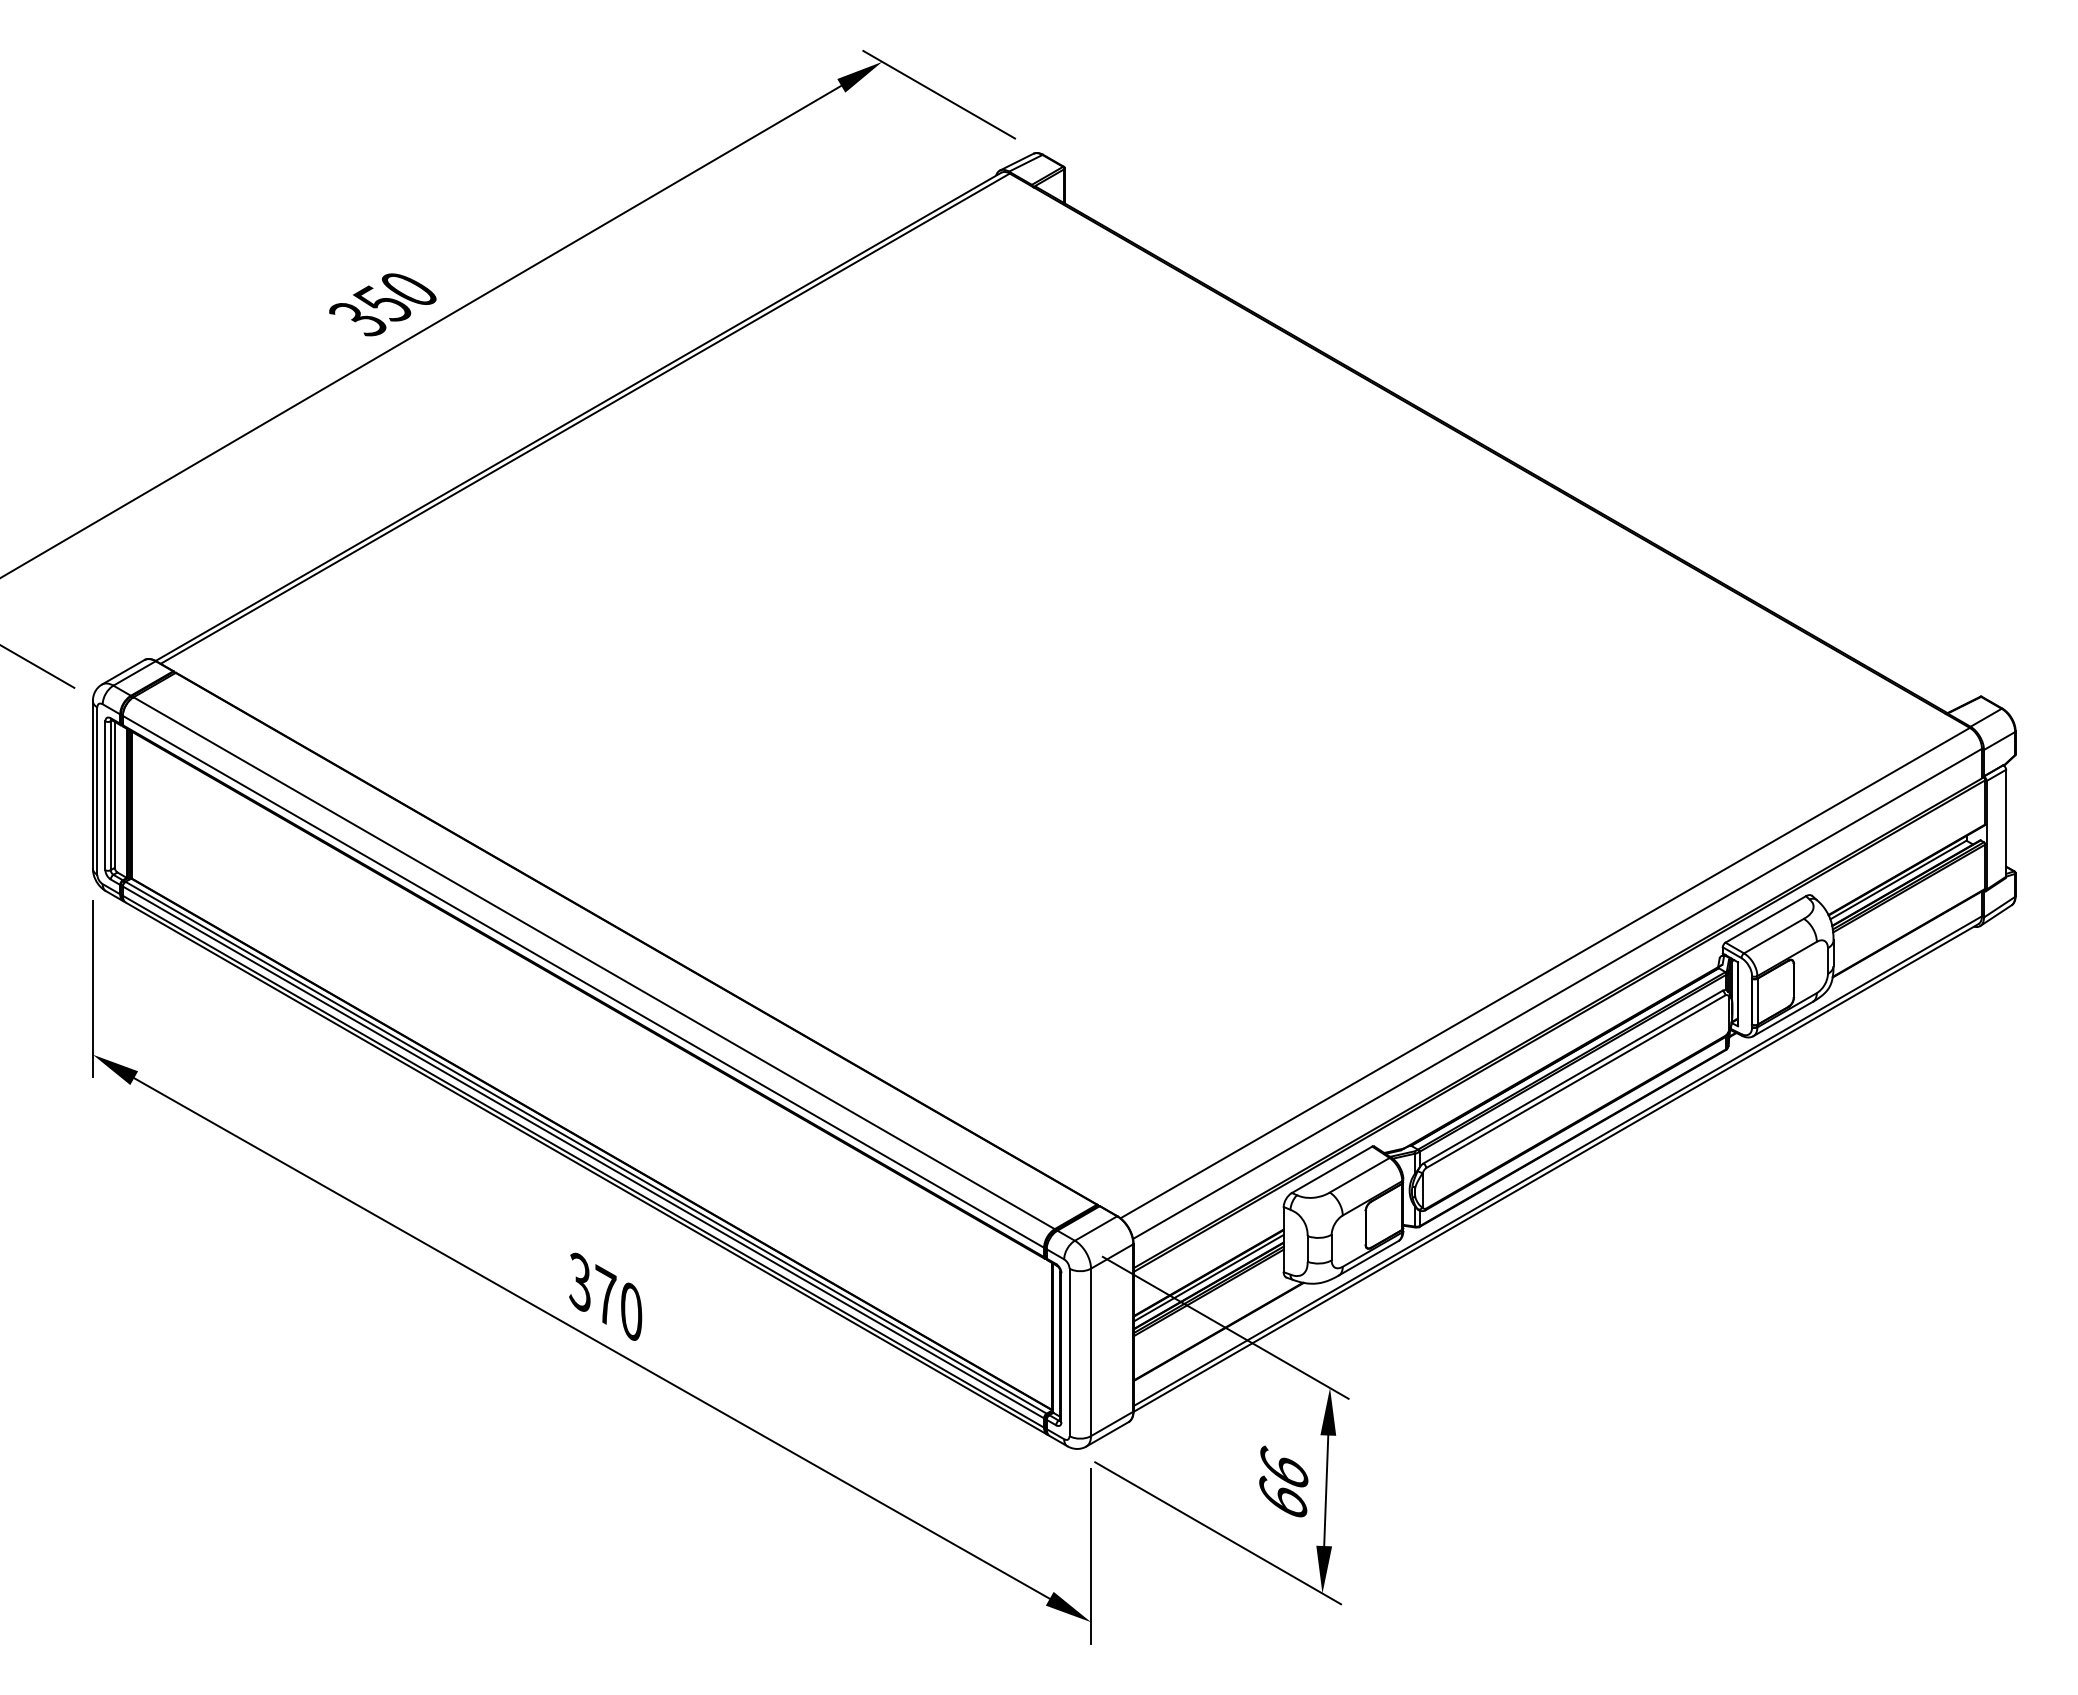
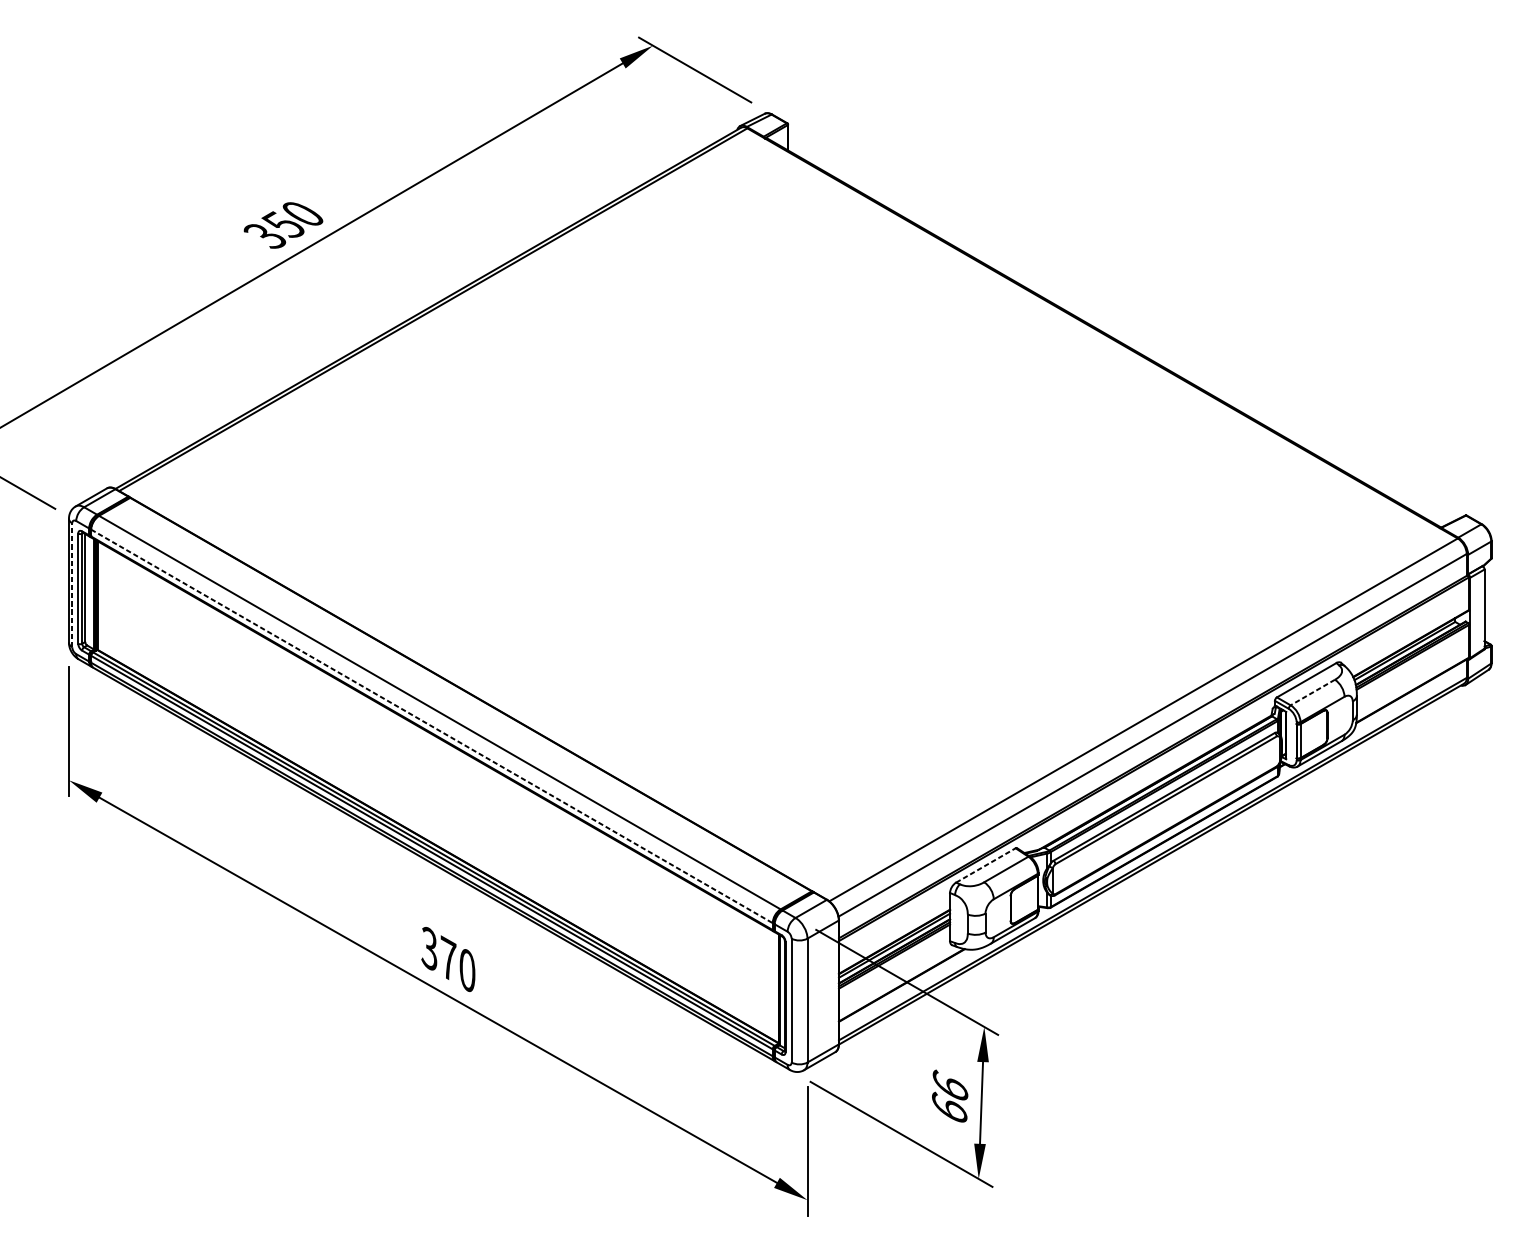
line: (97, 791) -> (72, 585), solid -> dashed
line: (1773, 936) -> (1312, 692), solid -> dashed
line: (583, 981) -> (431, 726), solid -> dashed
line: (1332, 1169) -> (986, 865), solid -> dashed

